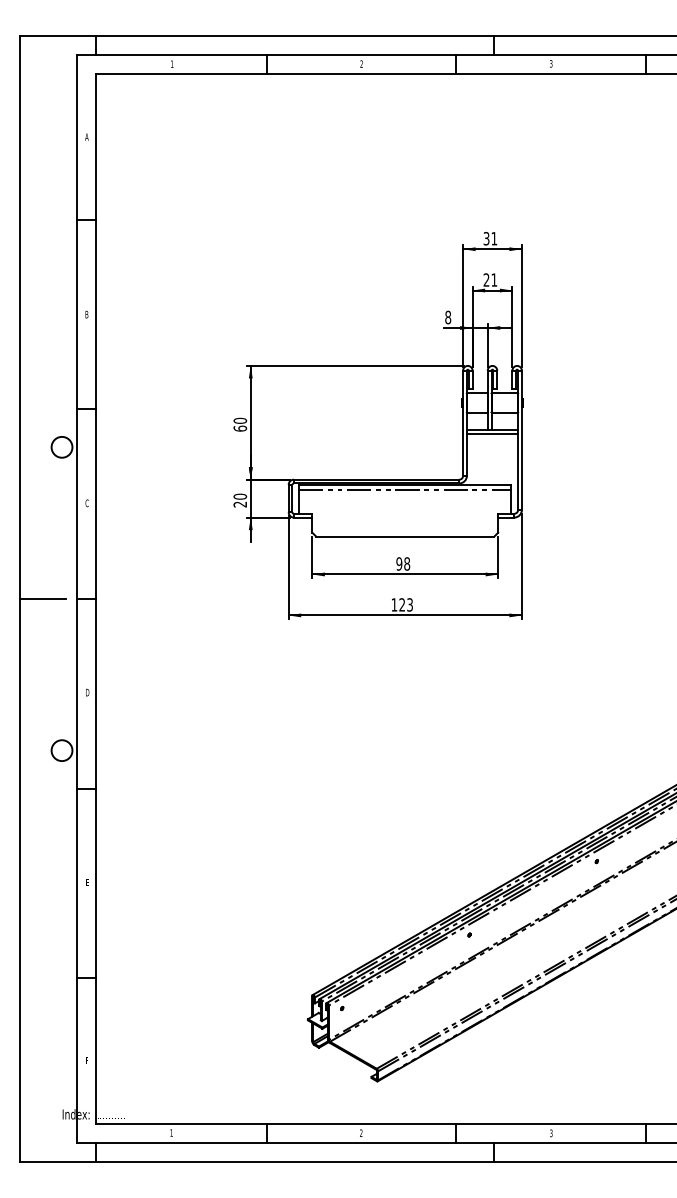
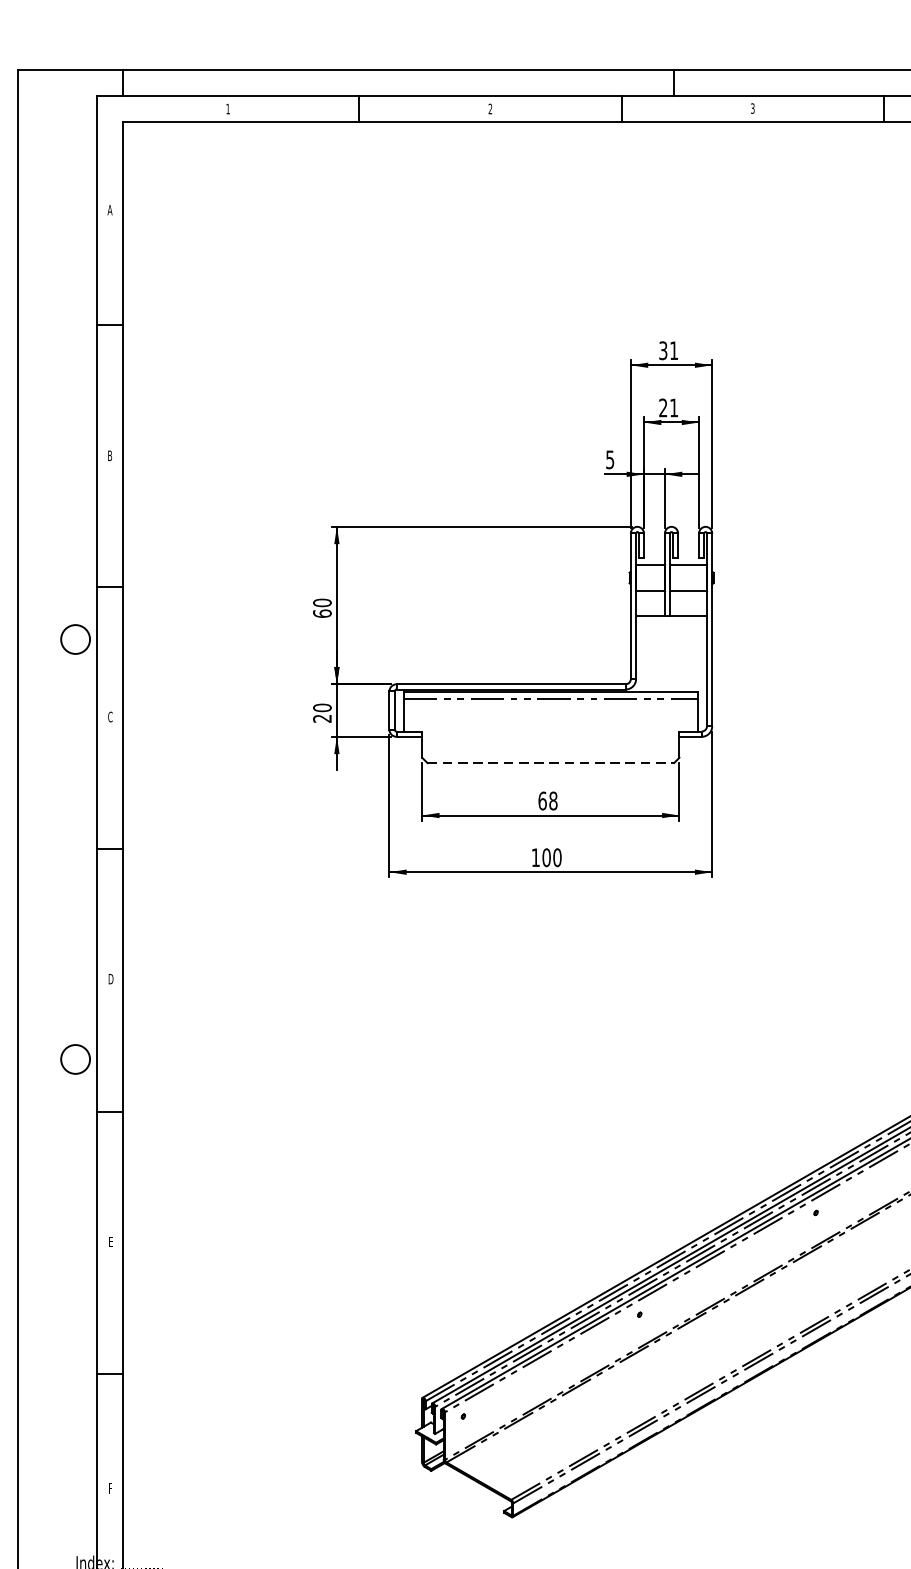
text: (448, 317) -> (610, 459), 8 -> 5
line: (492, 434) -> (671, 621), removed
line: (405, 536) -> (551, 762), solid -> dashed
text: (399, 563) -> (542, 800), 98 -> 68
line: (42, 599) -> (48, 850), removed
text: (406, 604) -> (552, 857), 123 -> 100

